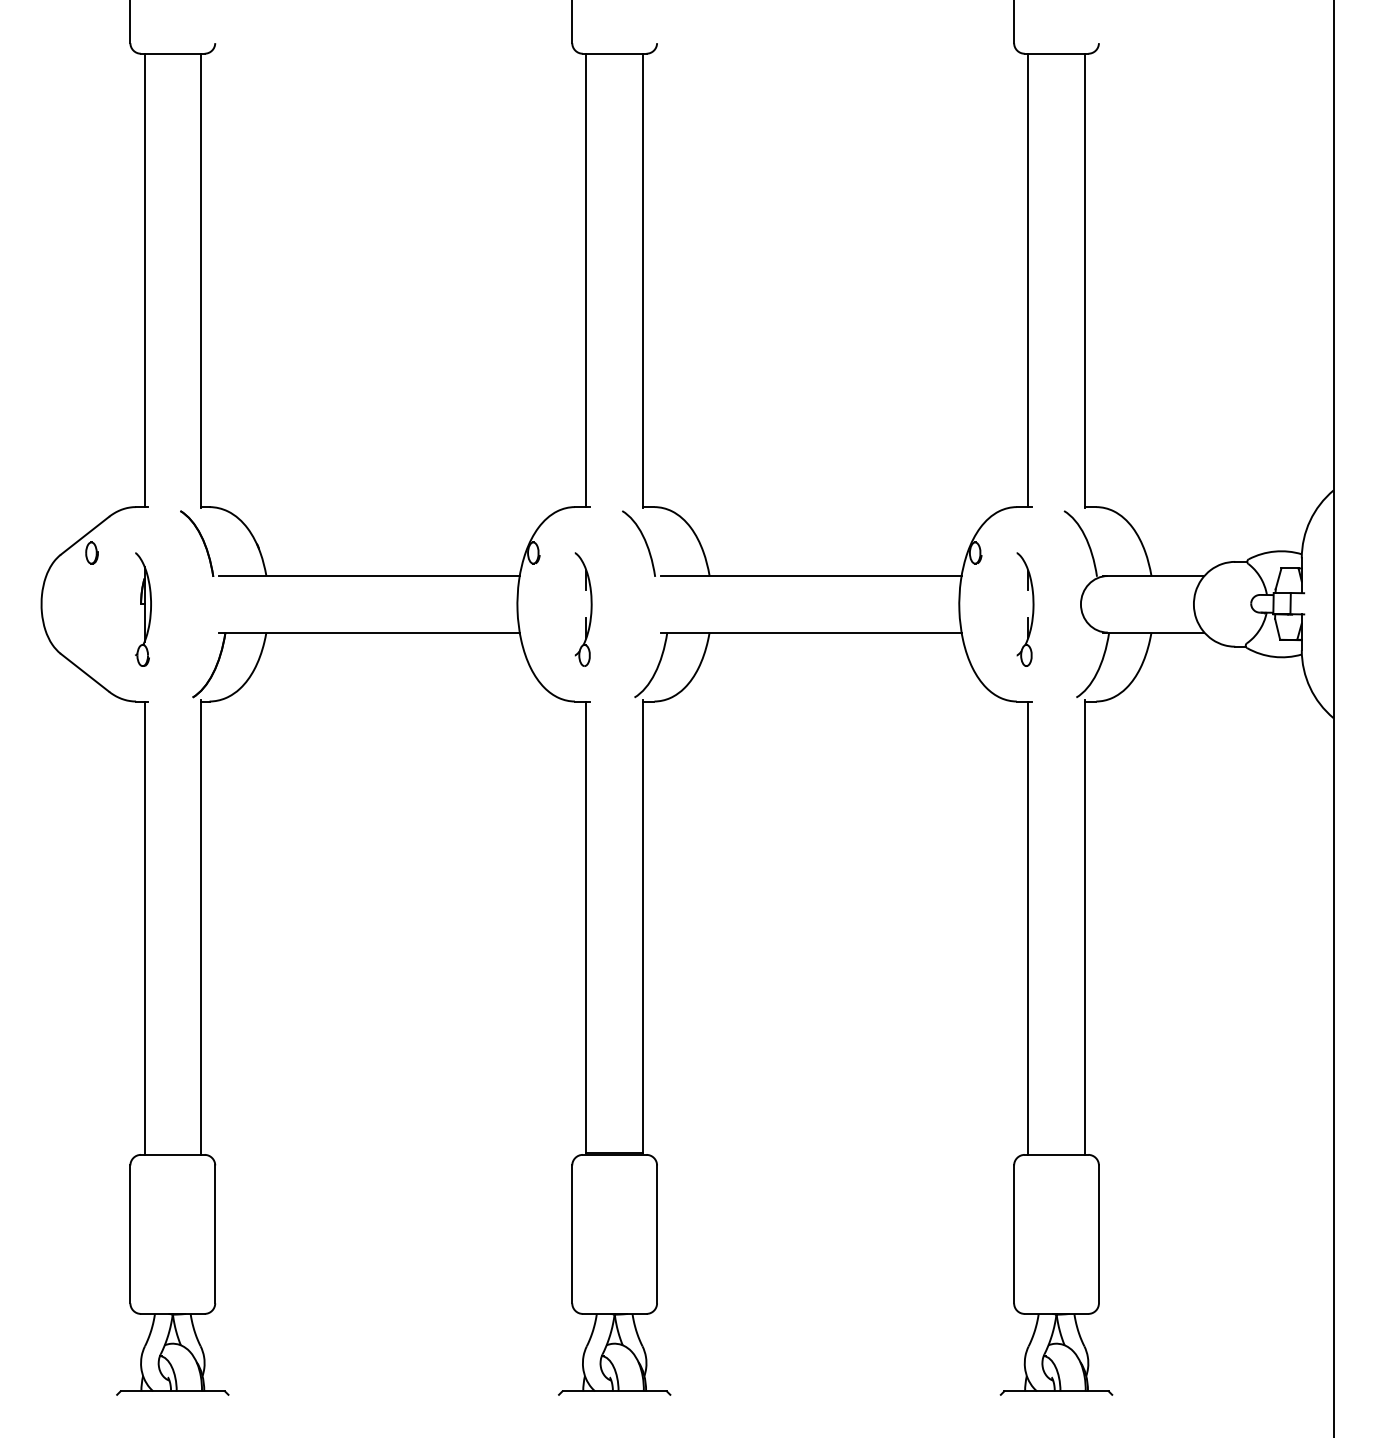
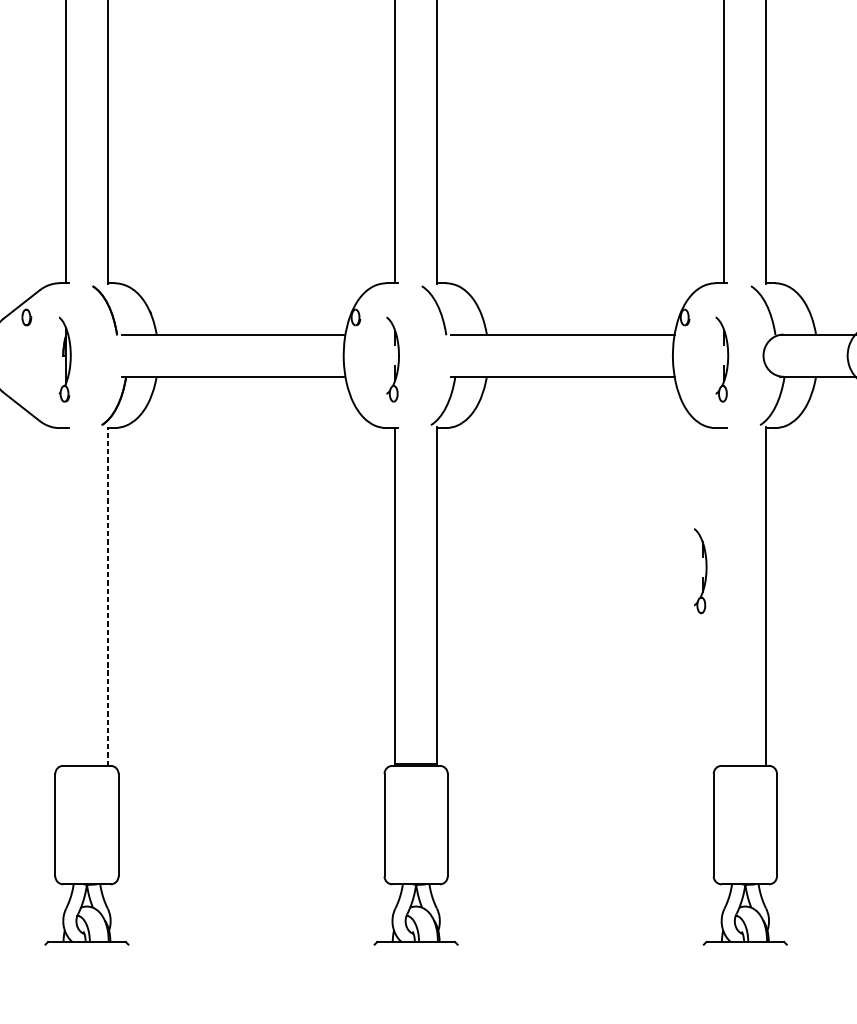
part: (1003, 893) -> (705, 571), added
line: (144, 927) -> (65, 596), removed
line: (201, 927) -> (108, 596), solid -> dashed
line: (1028, 927) -> (724, 596), removed

